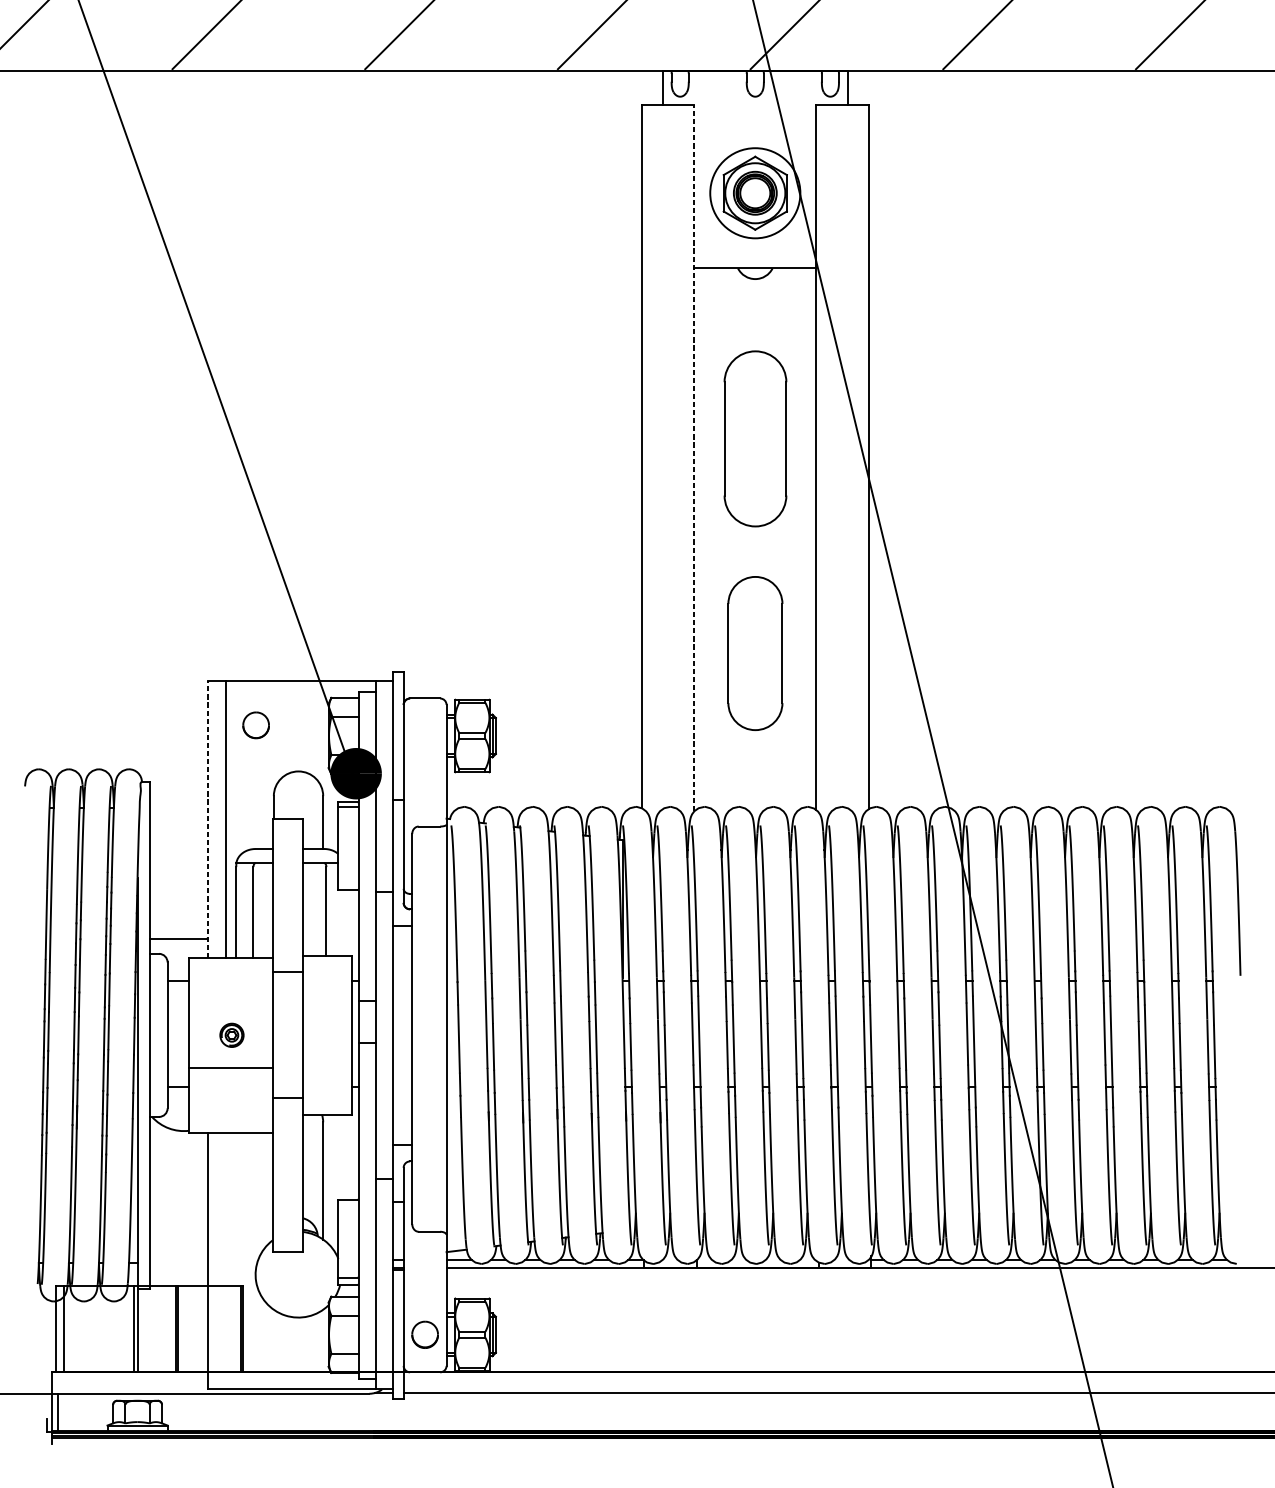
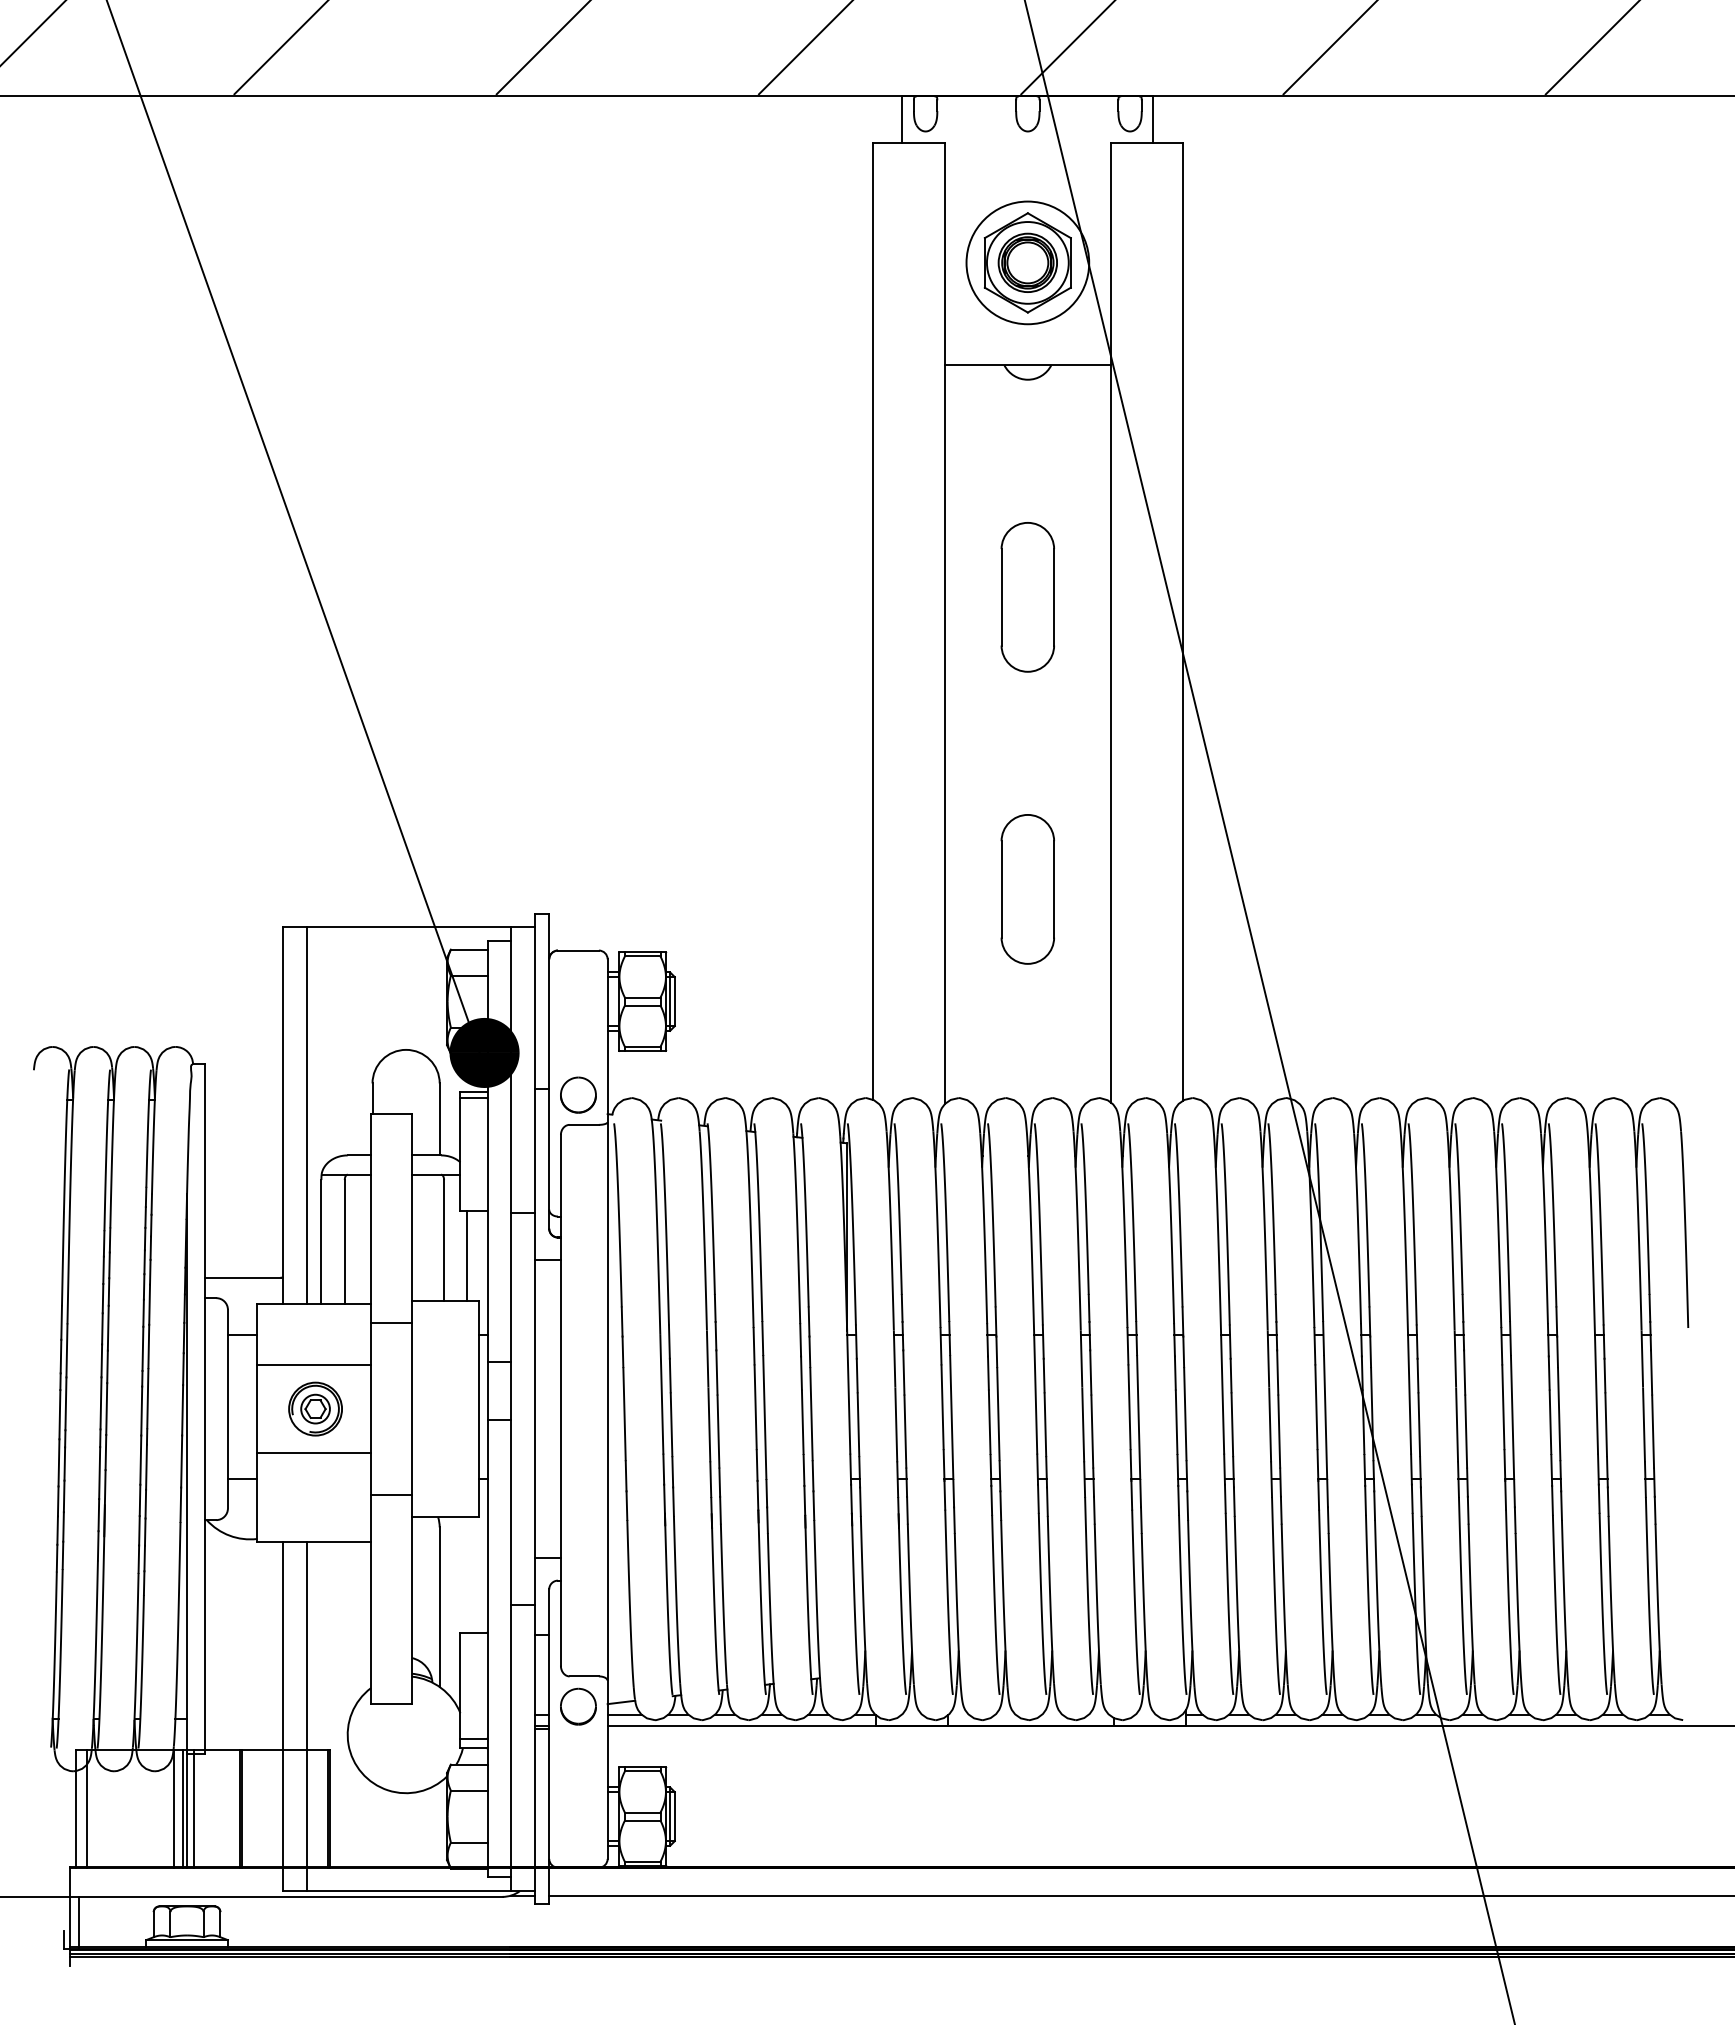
part: (755, 439) -> (1027, 597), size x0.62
line: (694, 458) -> (944, 623), dashed -> solid
part: (755, 653) -> (1027, 889), size x0.71
part: (256, 724) -> (578, 1094), moved
line: (208, 819) -> (283, 1115), dashed -> solid
line: (343, 922) -> (467, 1255), added
line: (231, 1003) -> (314, 1365), added
part: (231, 1034) -> (315, 1408), size x1.67
line: (225, 1261) -> (306, 1716), added
line: (128, 1328) -> (174, 1808), added
line: (143, 1328) -> (194, 1808), added
part: (425, 1334) -> (578, 1706), moved

